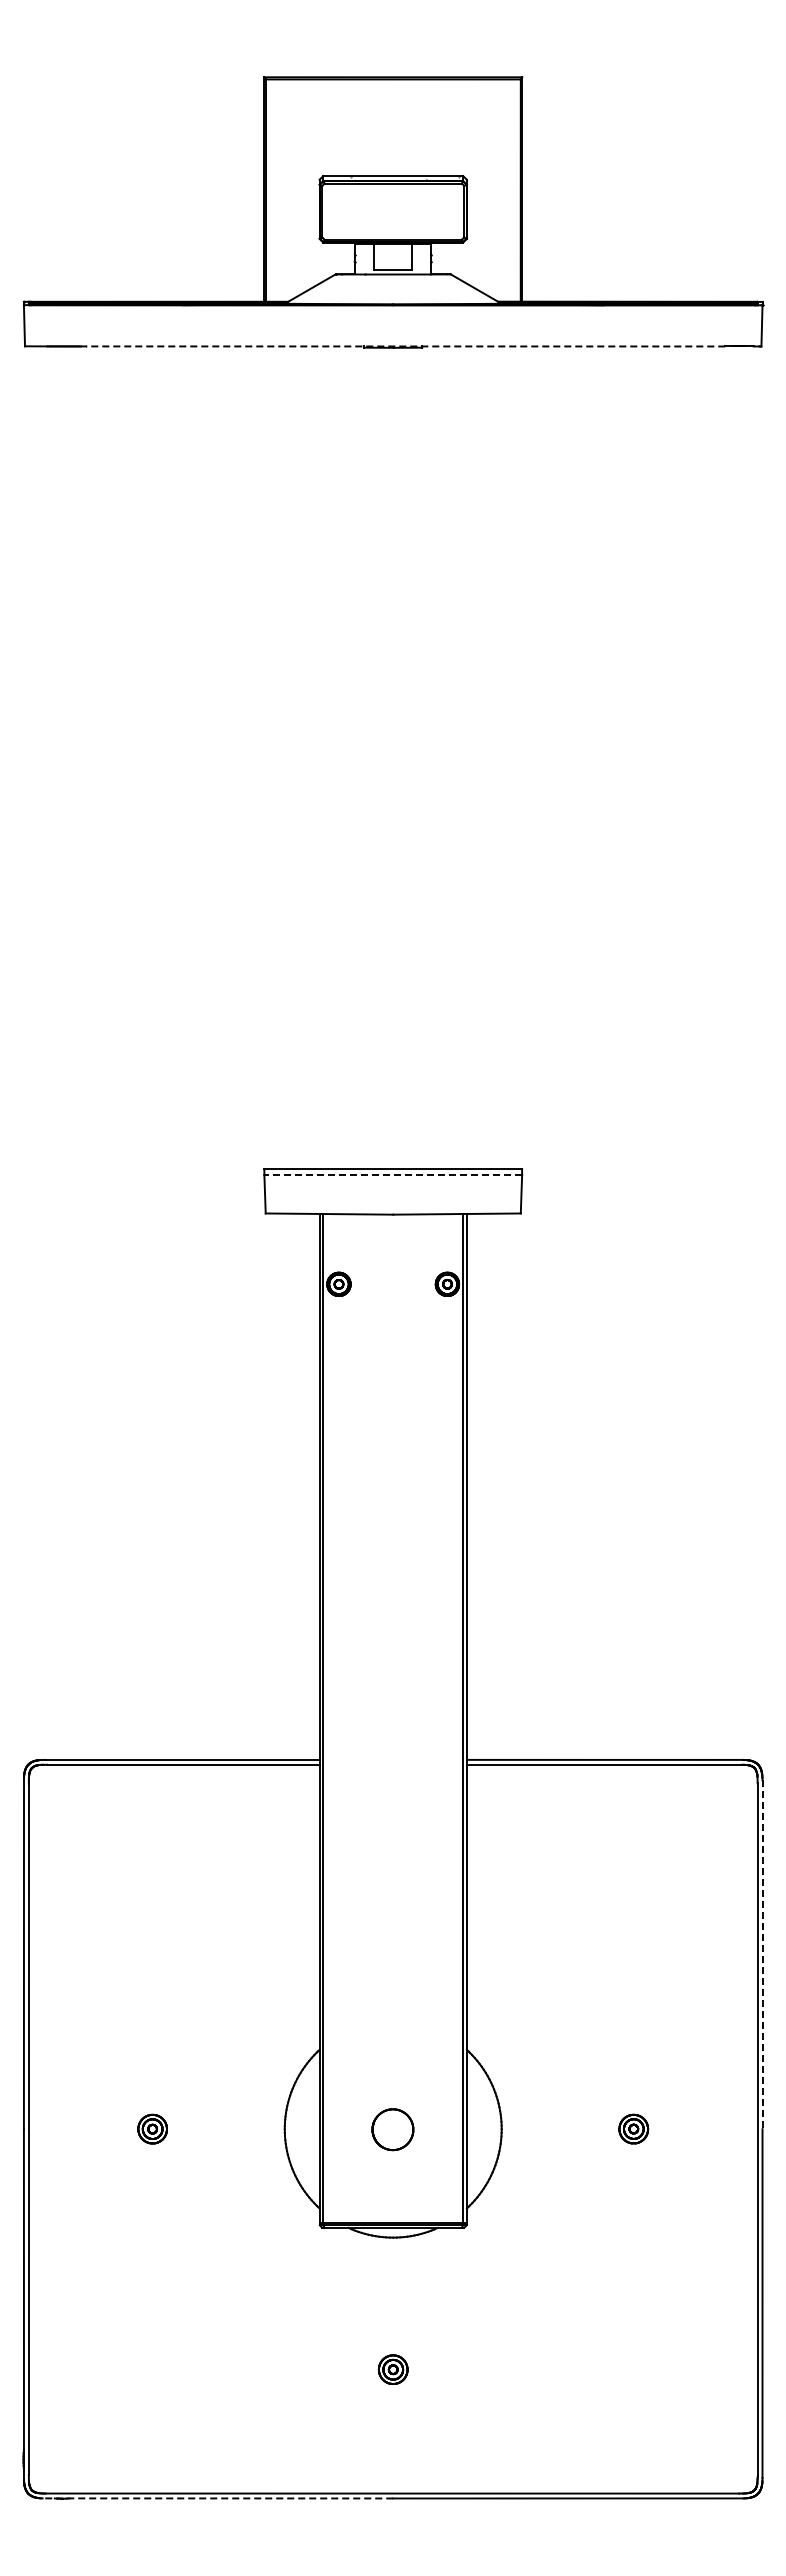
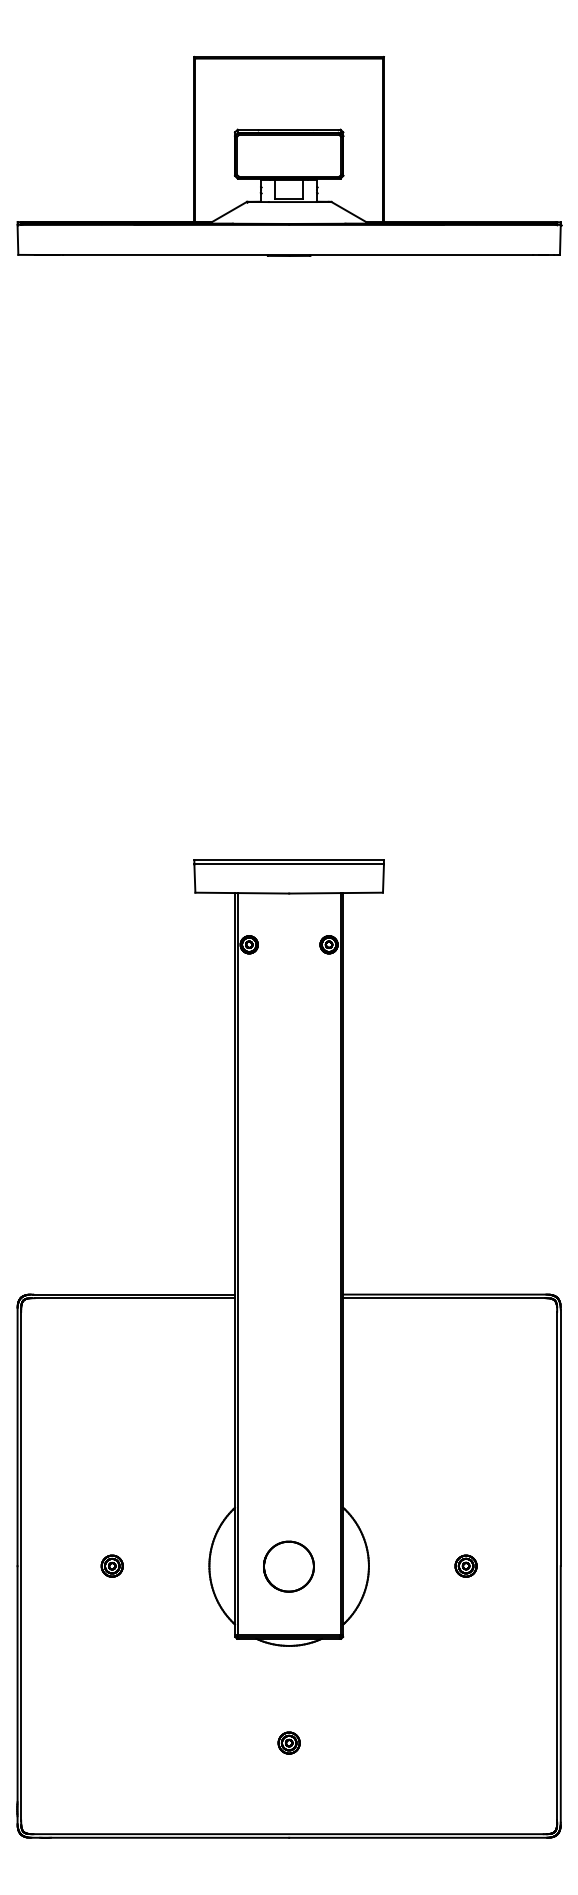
line: (405, 346) -> (298, 255), dashed -> solid
line: (393, 1175) -> (289, 864), dashed -> solid
line: (762, 1955) -> (560, 1438), dashed -> solid
part: (392, 2129) -> (288, 1566), size x1.67
line: (217, 2498) -> (159, 1837), dashed -> solid

